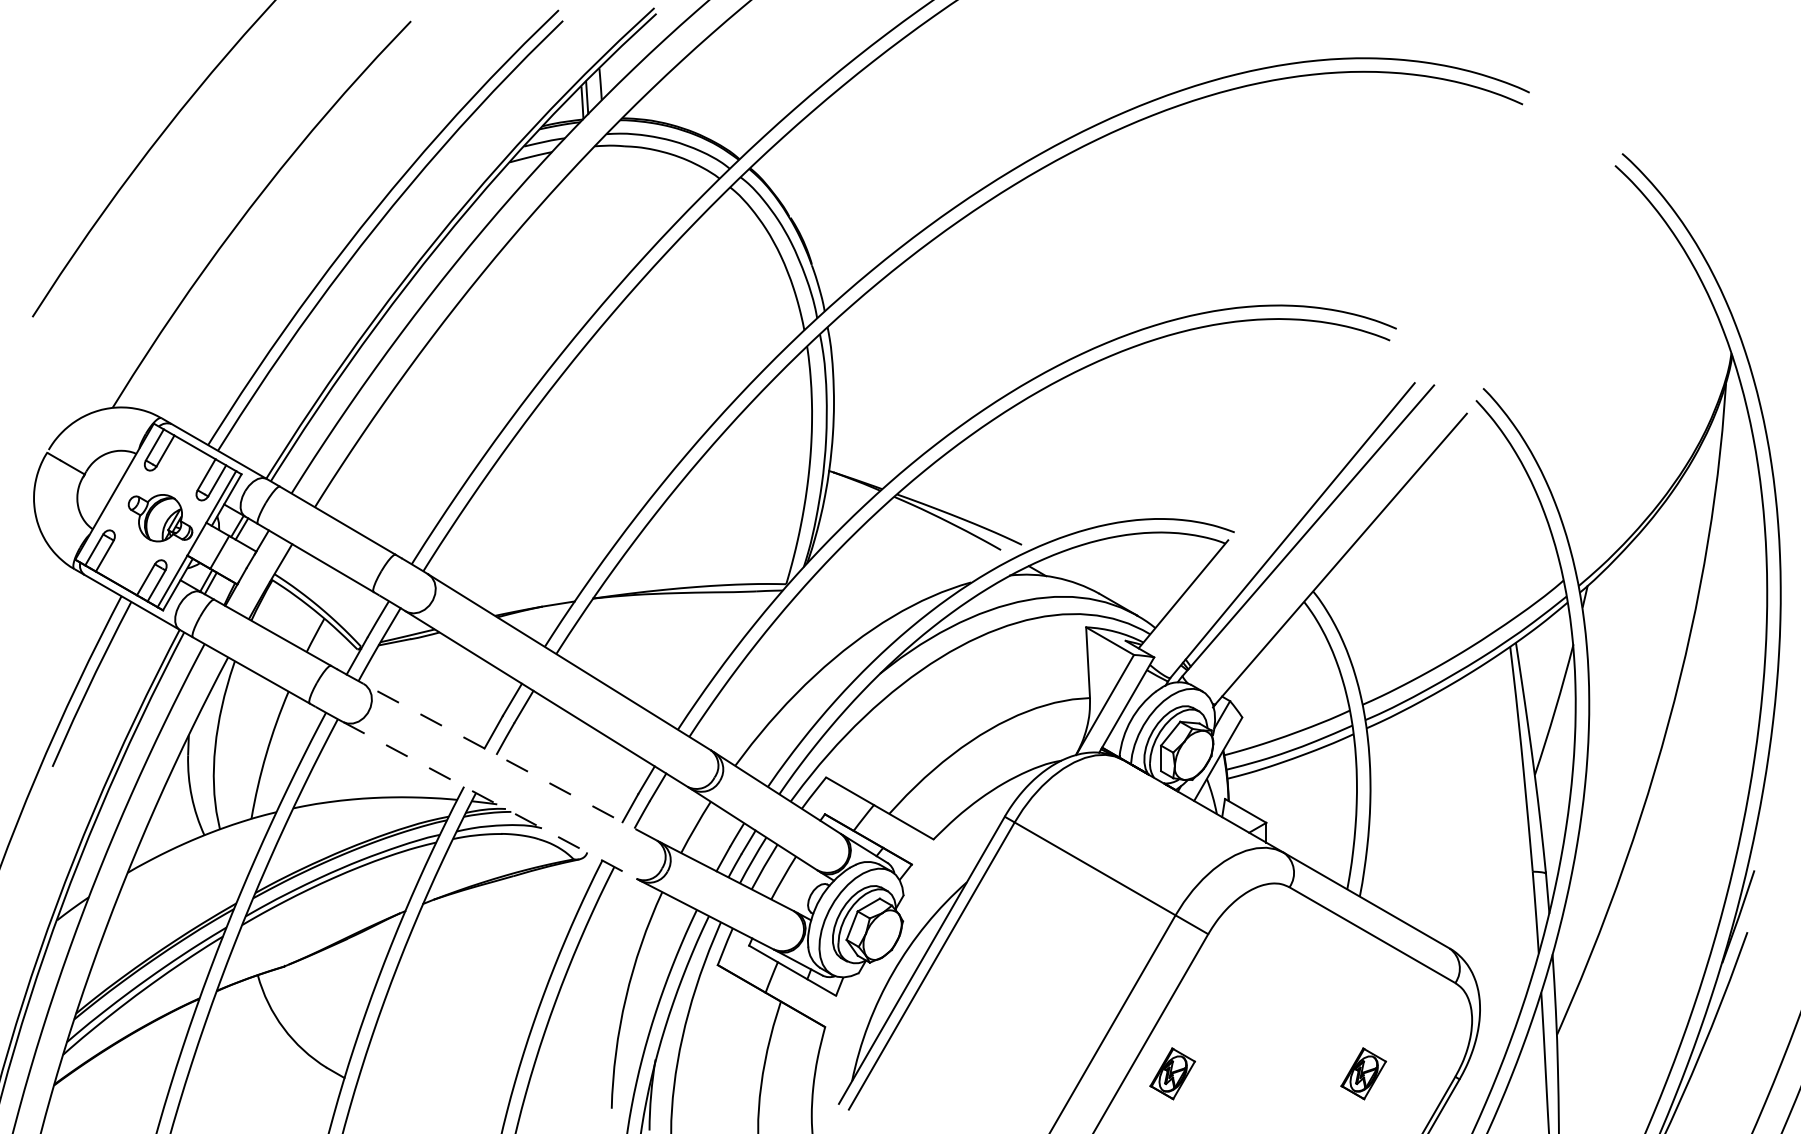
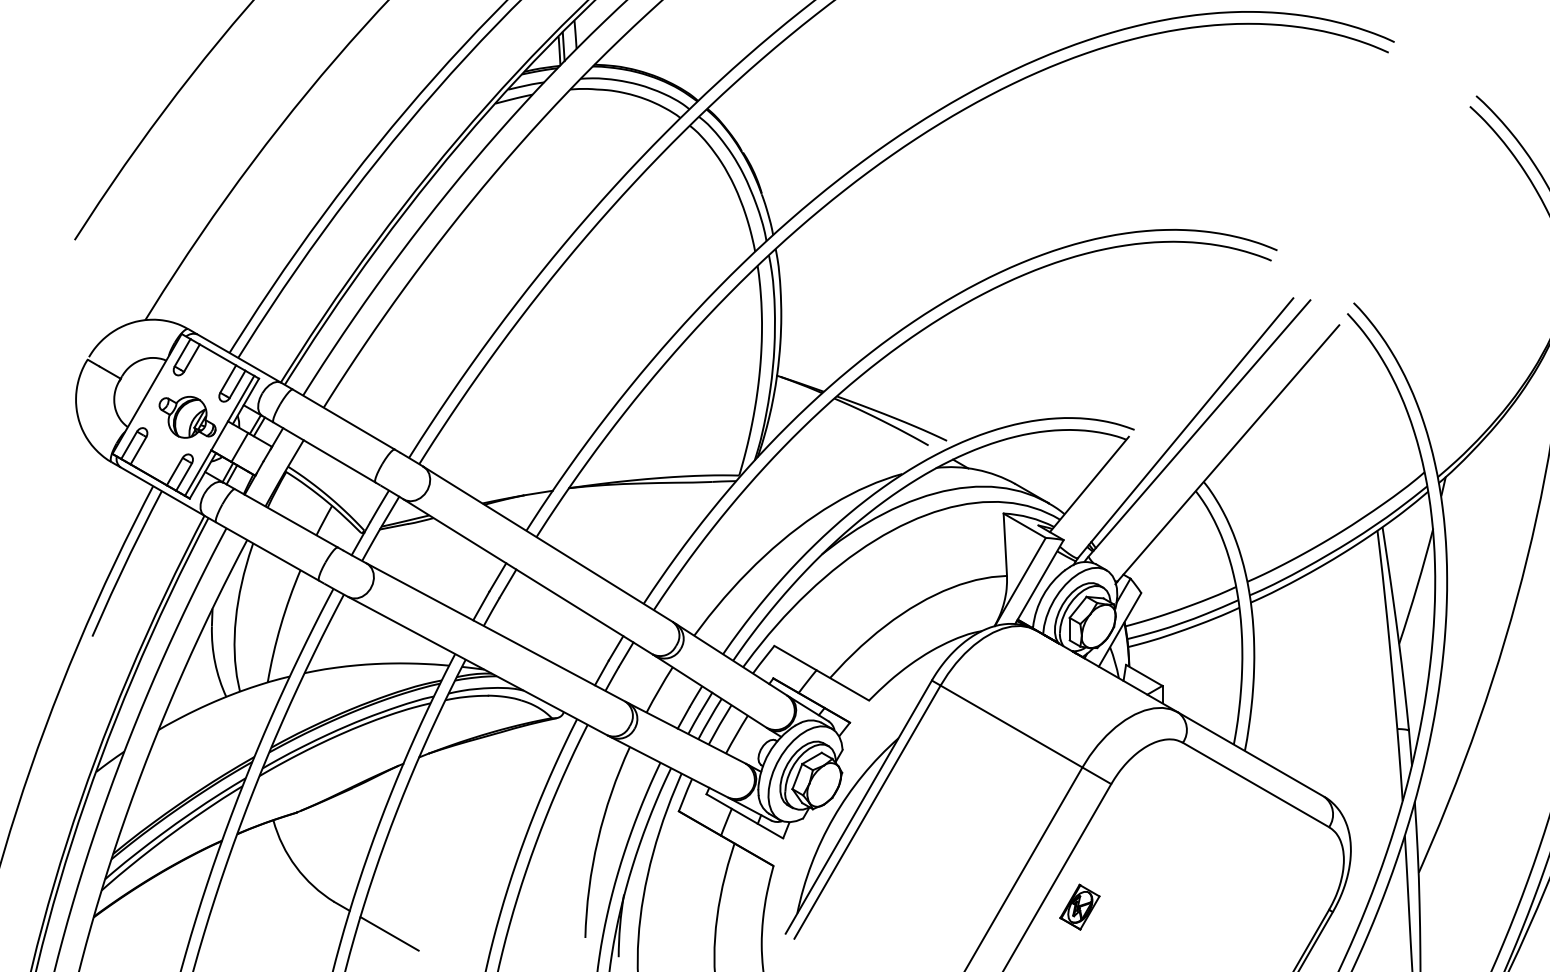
line: (509, 761) -> (495, 631), dashed -> solid
line: (490, 800) -> (478, 666), dashed -> solid
part: (1363, 1073) -> (1248, 906), removed
line: (389, 1104) -> (389, 934), added

